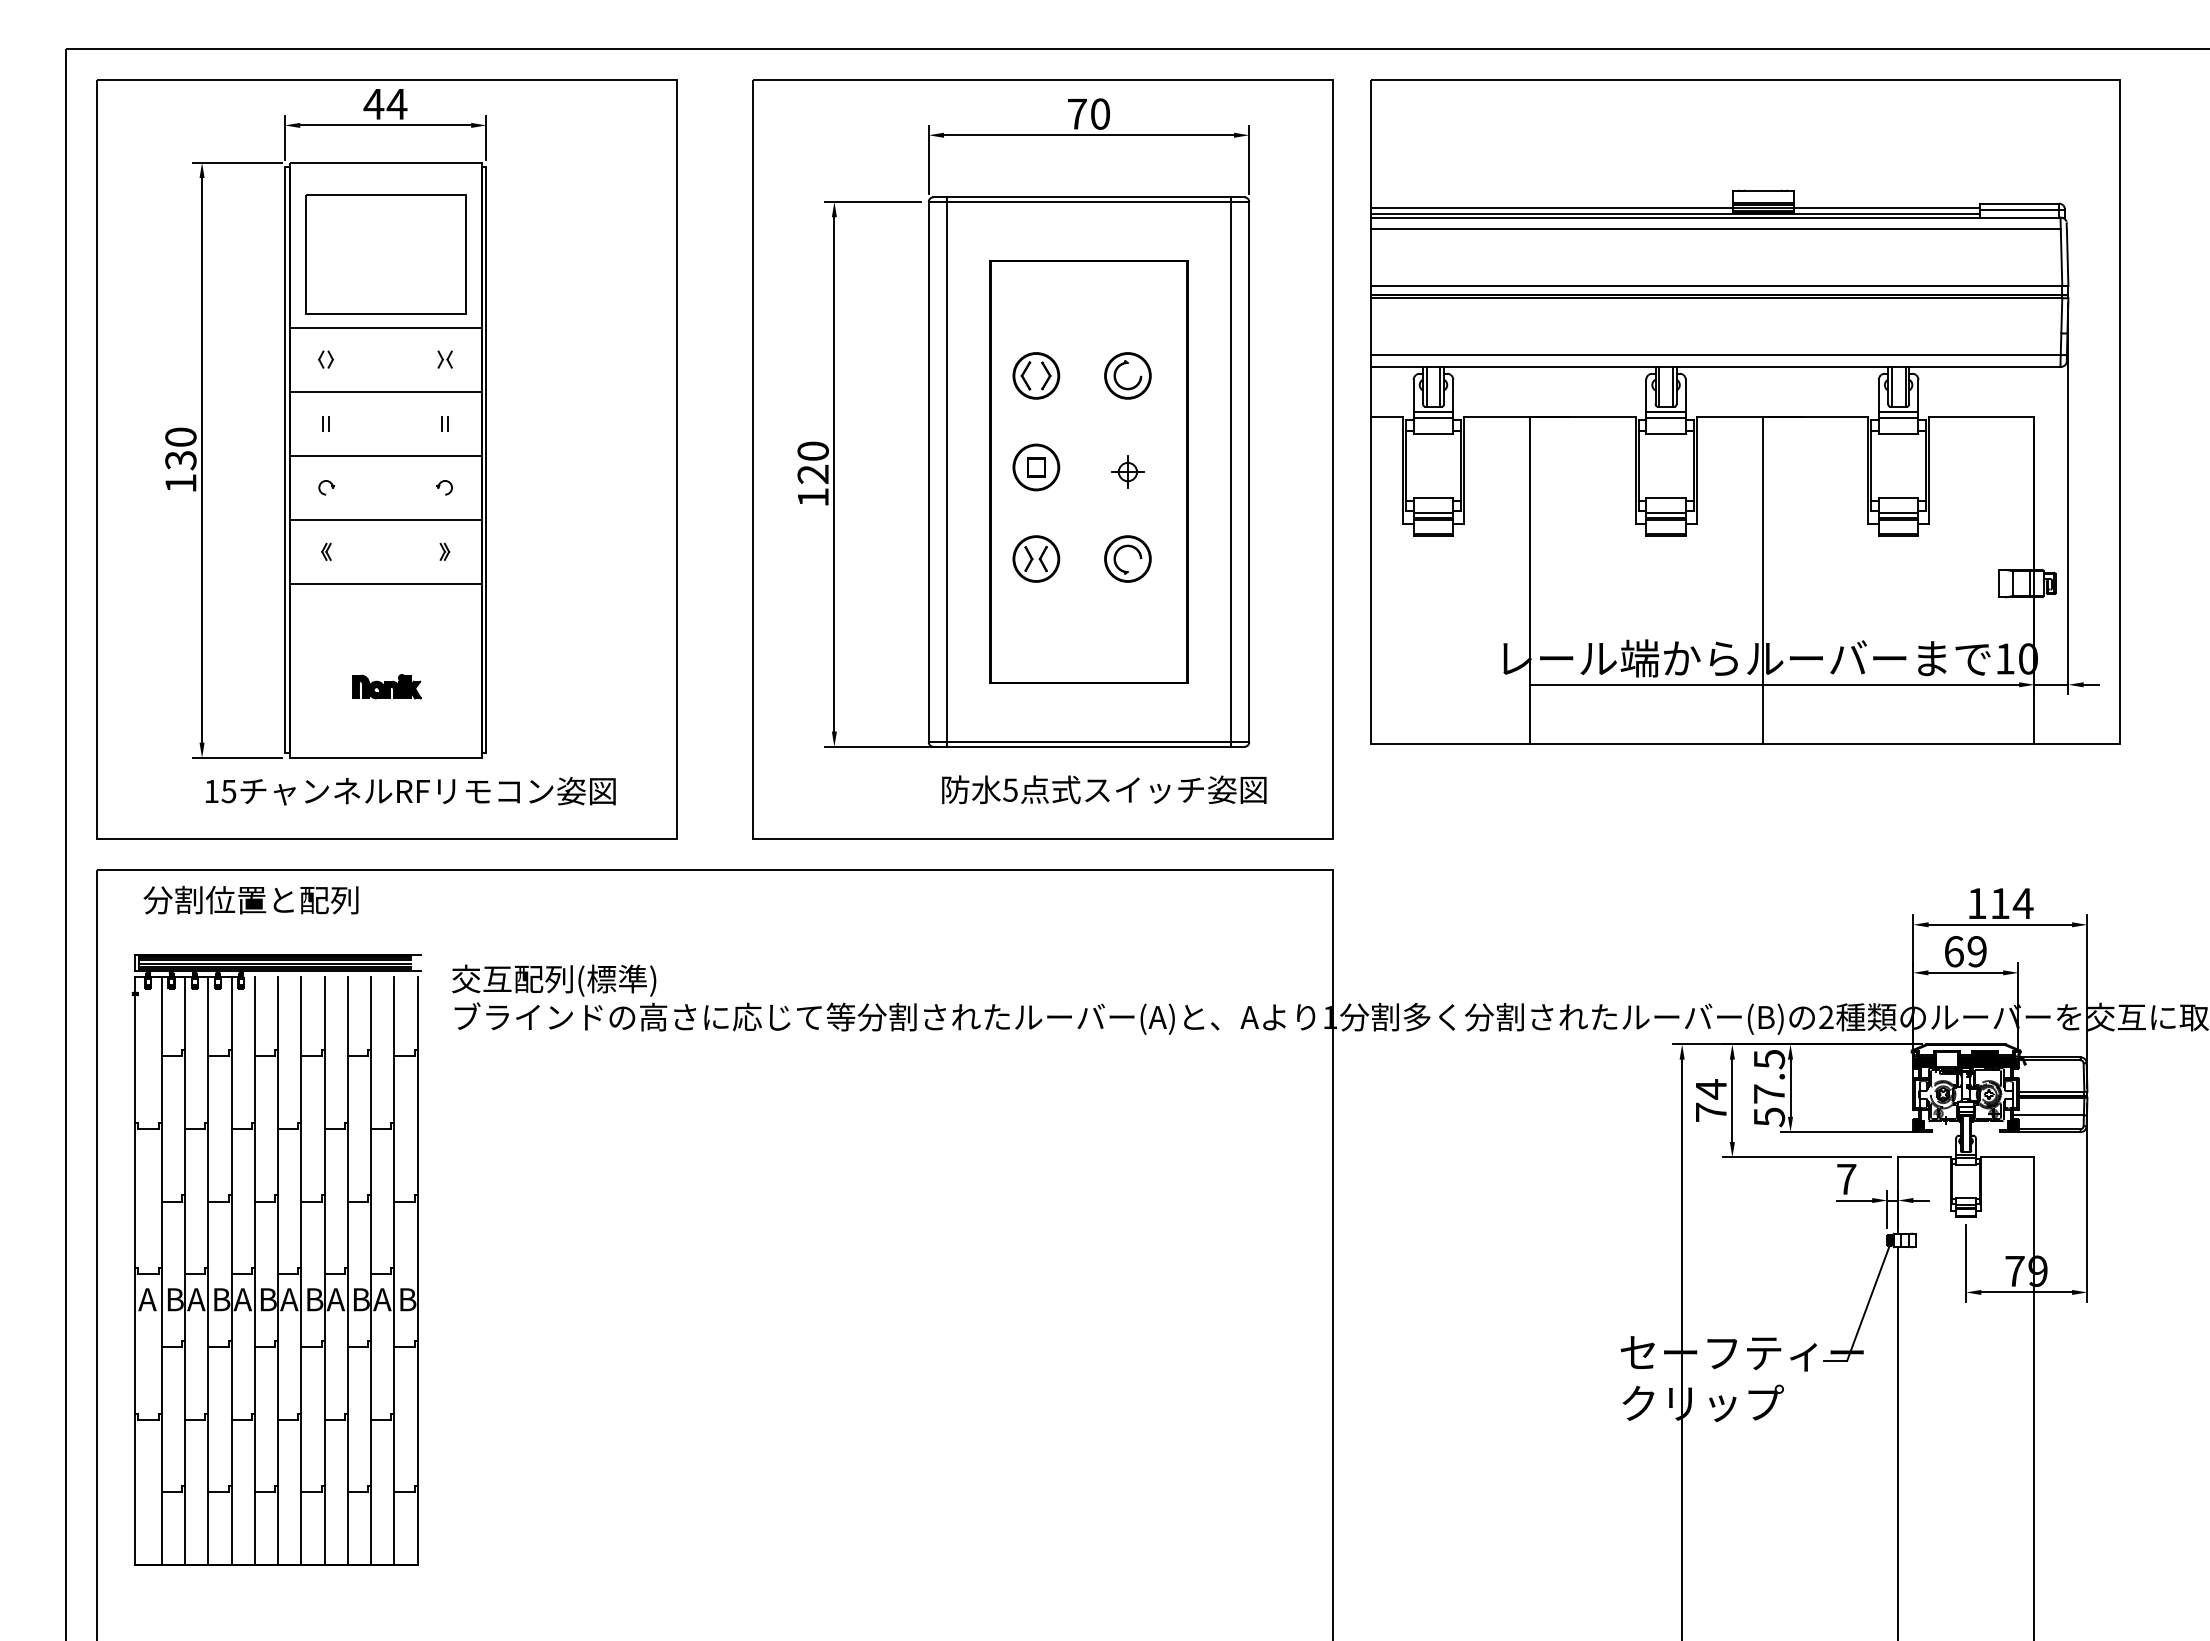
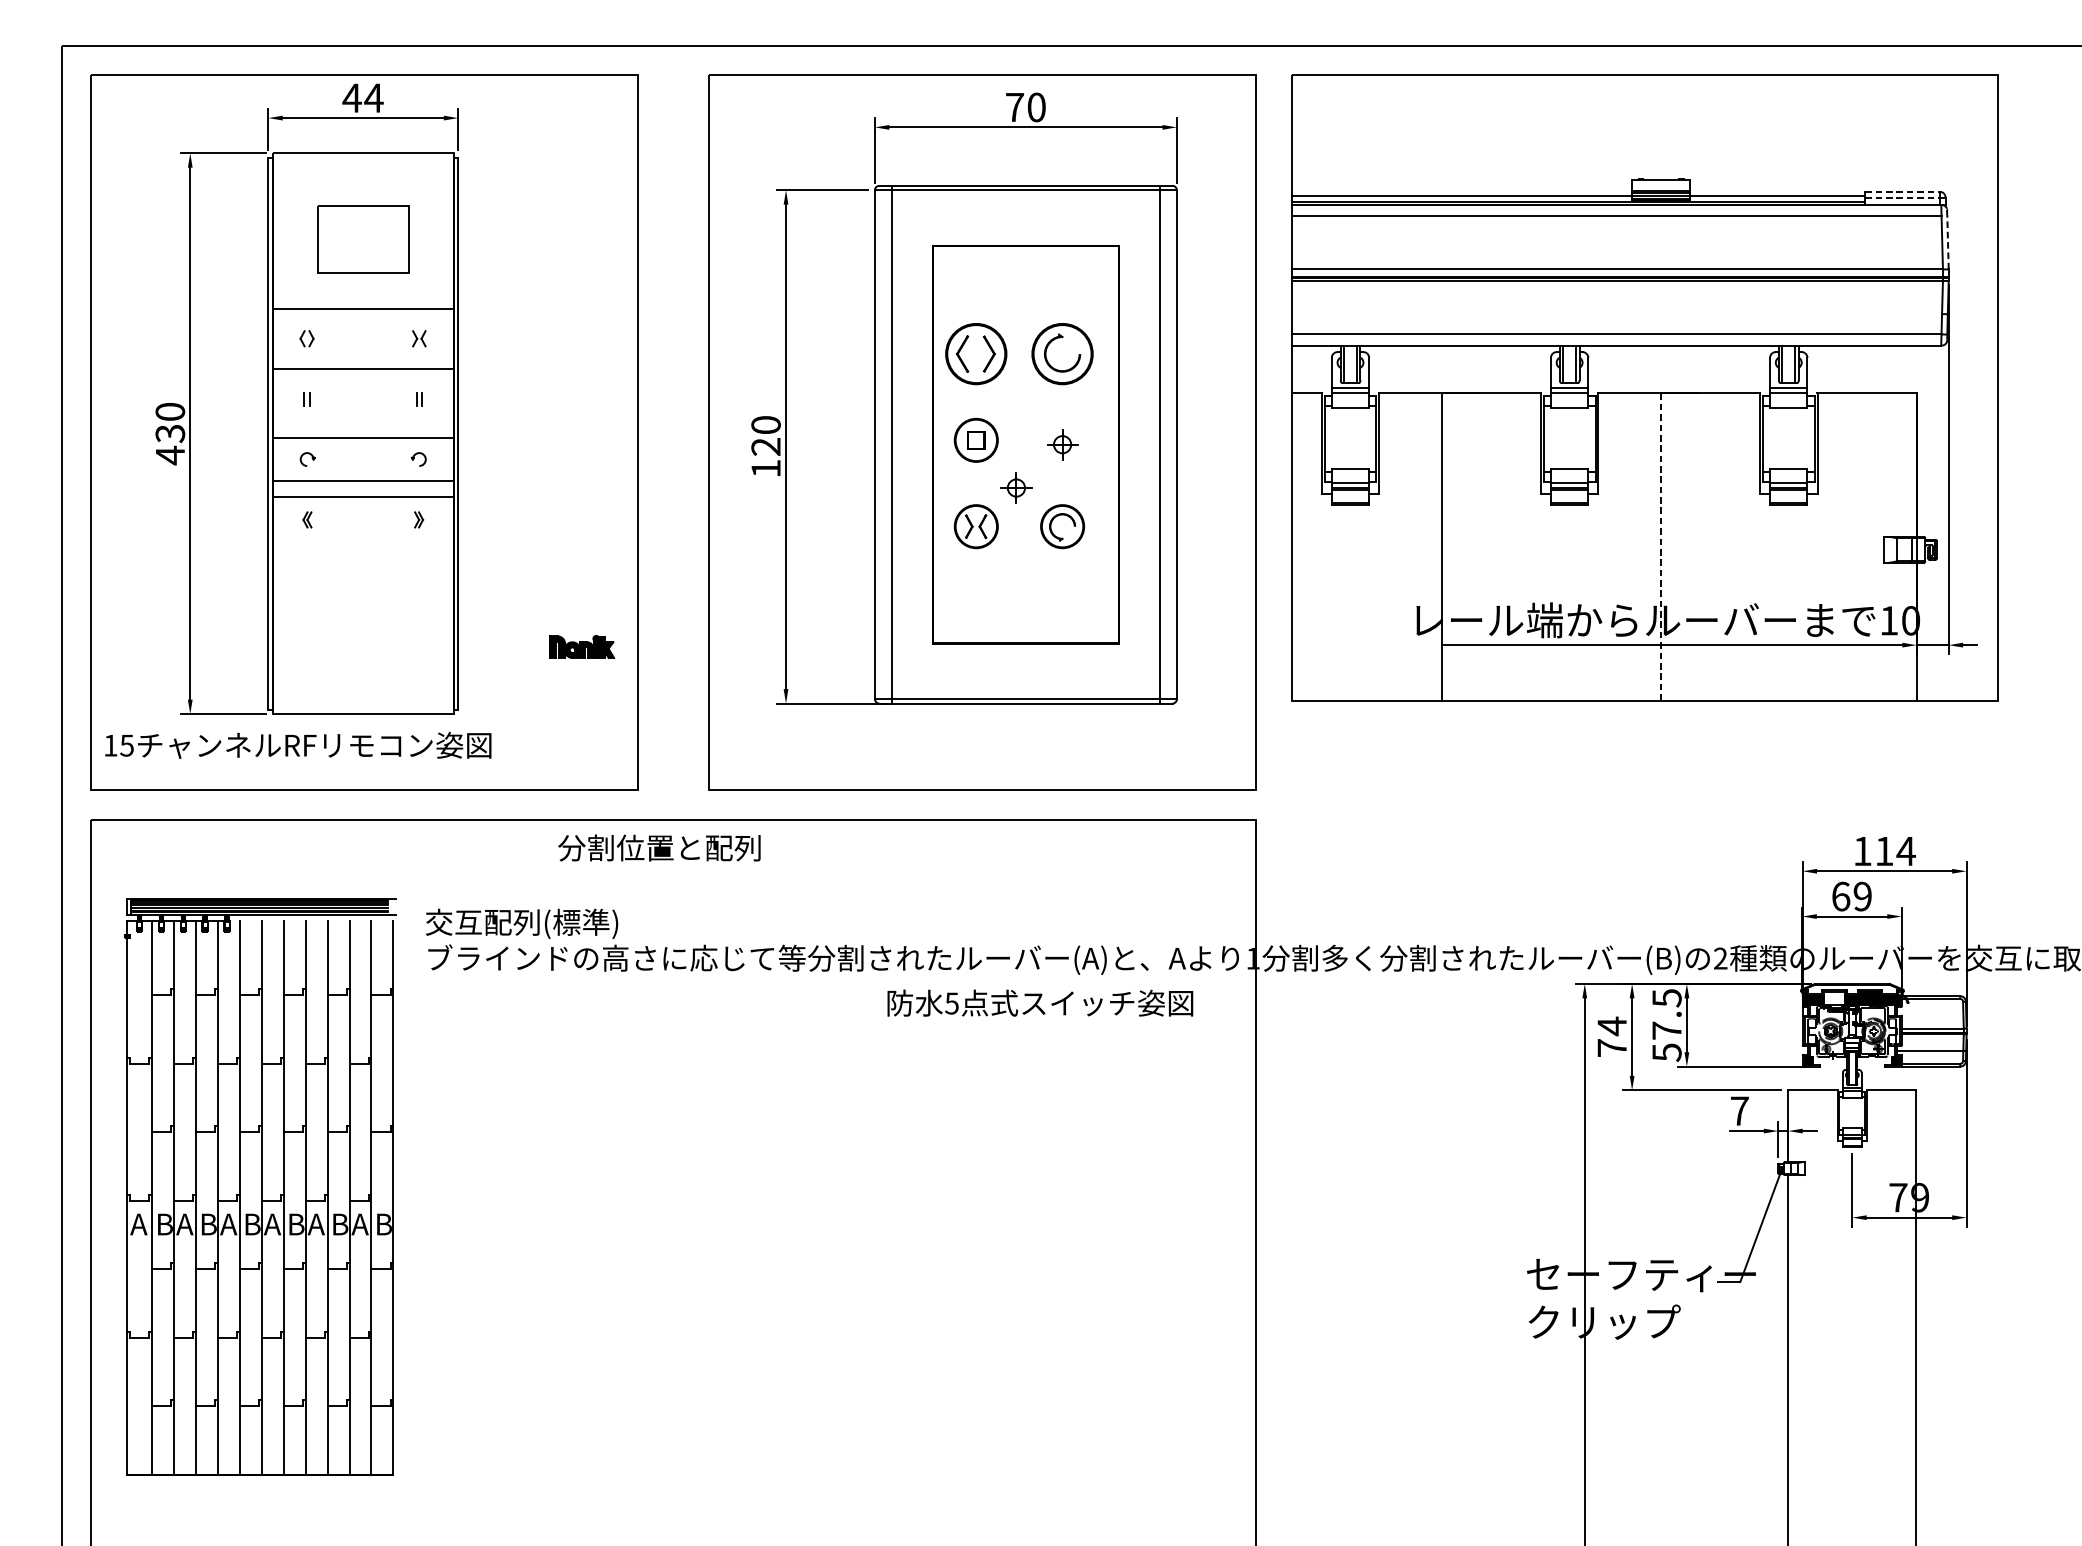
line: (2019, 203) -> (1902, 191), solid -> dashed
line: (2019, 209) -> (1902, 197), solid -> dashed
part: (385, 254) -> (363, 239), size x0.6
line: (2067, 257) -> (1947, 242), solid -> dashed
part: (1036, 375) -> (976, 353), size x1.4
part: (1127, 375) -> (1062, 353), size x1.4
line: (385, 455) -> (363, 480), moved
text: (180, 483) -> (169, 455), 130 -> 430
part: (1078, 517) -> (1016, 487), added
line: (385, 519) -> (363, 437), moved
line: (1762, 579) -> (1660, 545), solid -> dashed
line: (385, 583) -> (363, 496), moved
part: (386, 686) -> (581, 646), moved
text: (1104, 789) -> (1040, 1002), moved
text: (410, 791) -> (298, 745), moved
text: (250, 899) -> (658, 847), moved

